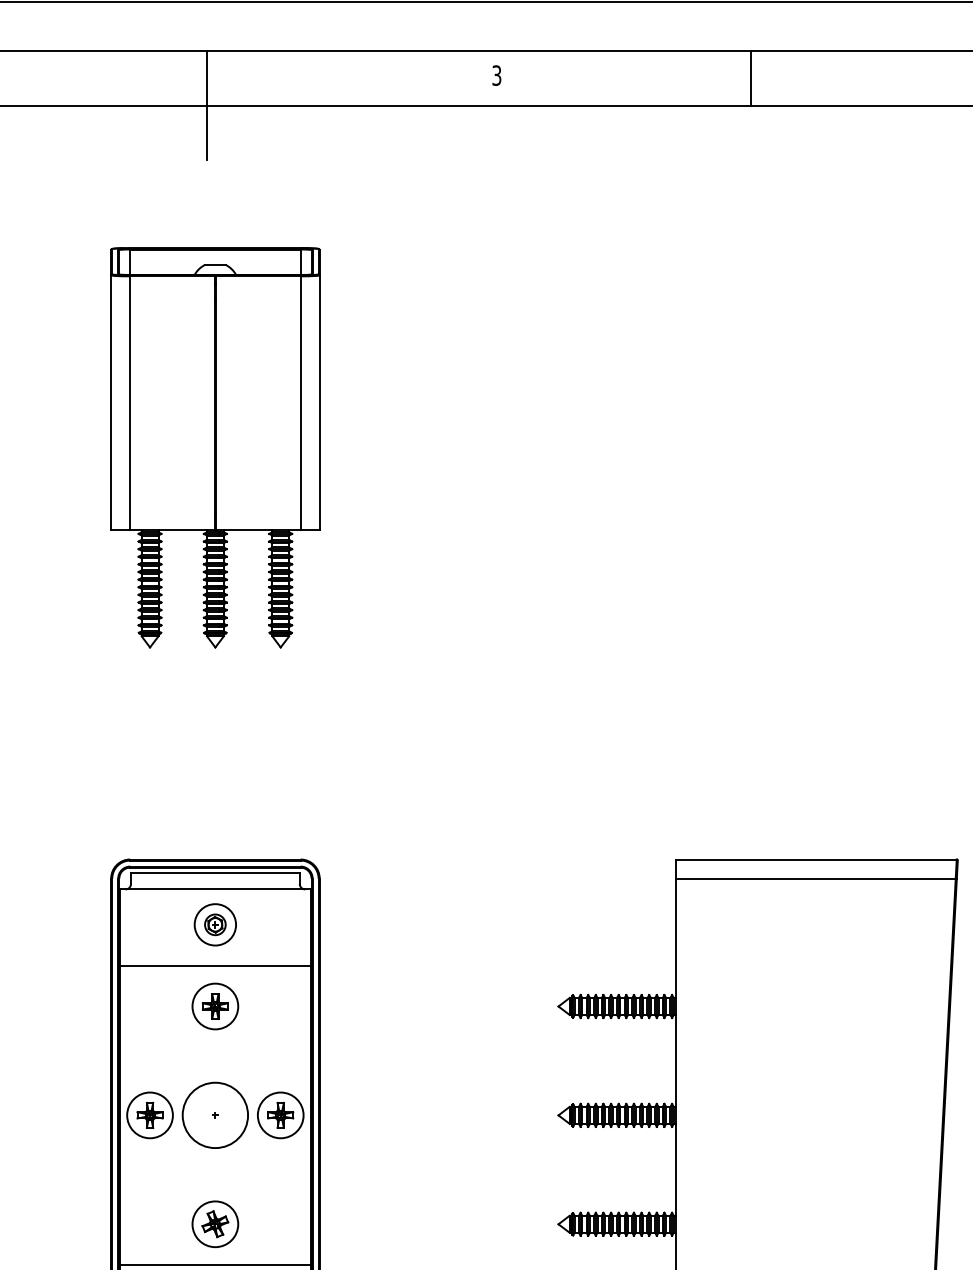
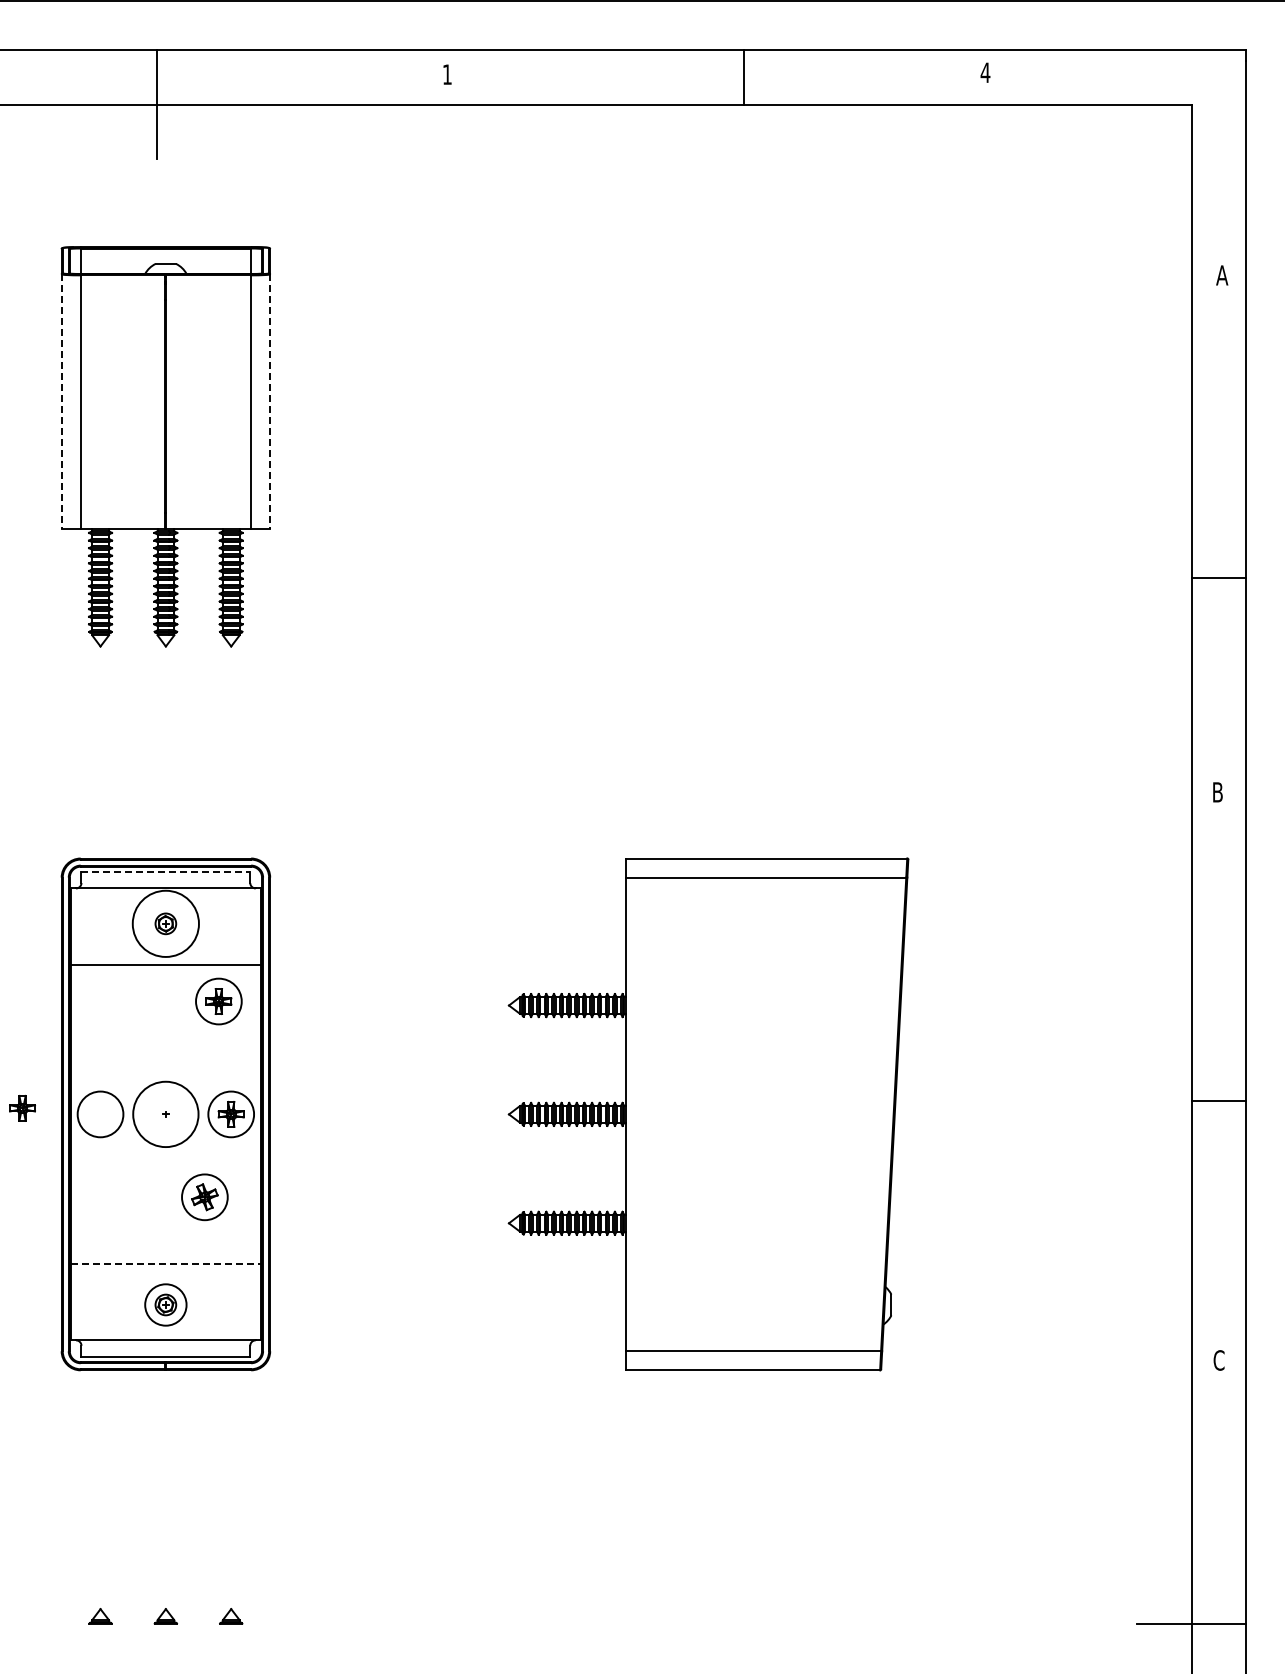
text: (497, 75) -> (447, 74), 3 -> 1
line: (751, 78) -> (743, 77), moved
line: (111, 403) -> (61, 402), solid -> dashed
line: (320, 403) -> (270, 402), solid -> dashed
line: (216, 873) -> (166, 872), solid -> dashed
circle: (215, 924) -> (165, 923), size x1.6
part: (215, 1006) -> (218, 1001), moved
part: (150, 1115) -> (22, 1108), moved
part: (215, 1224) -> (204, 1197), moved
line: (216, 1265) -> (166, 1264), solid -> dashed

